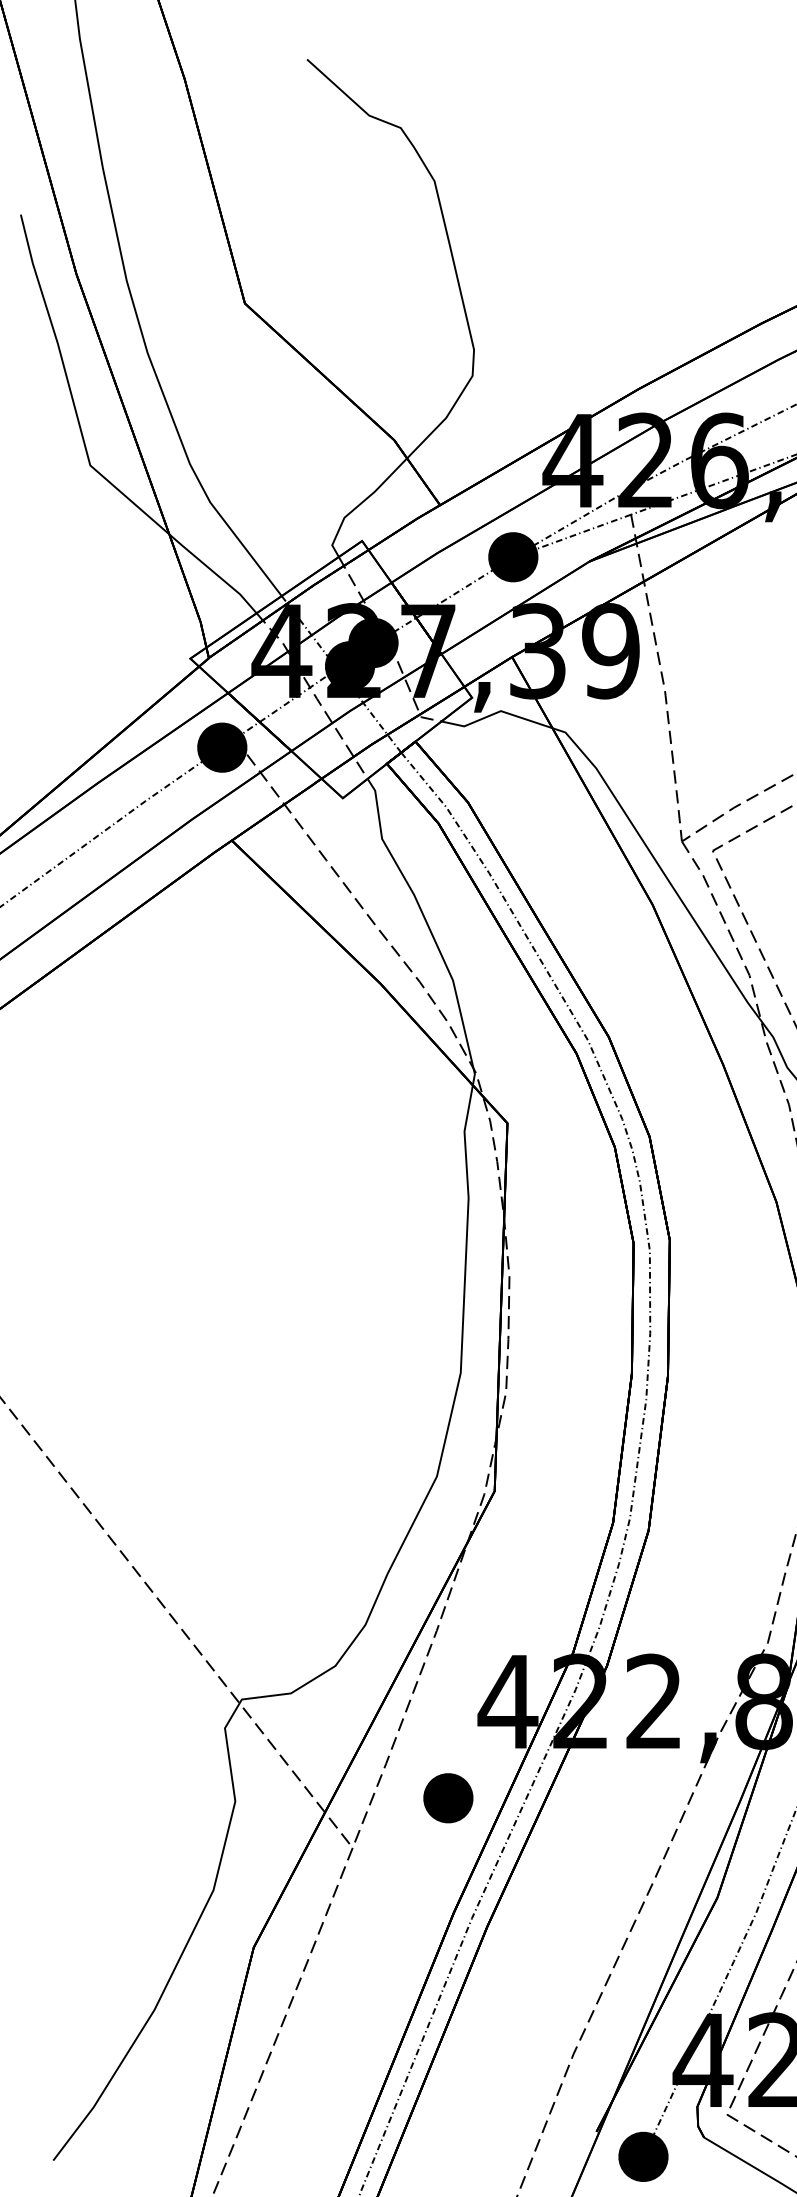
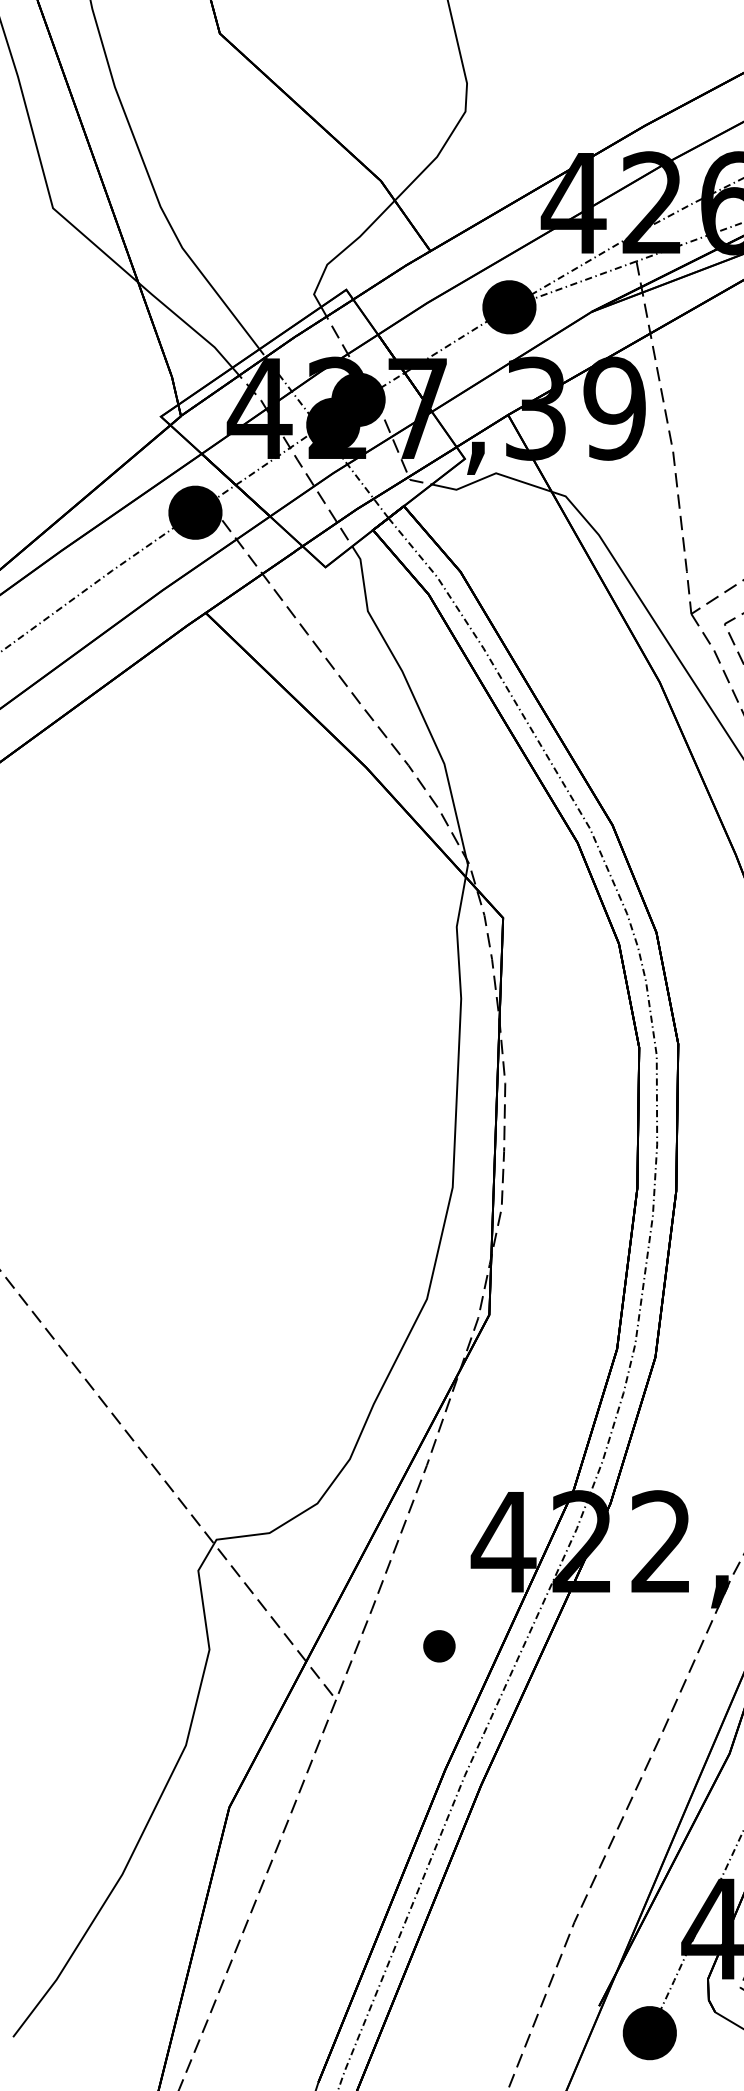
part: (448, 1798) -> (439, 1646), size x0.6

